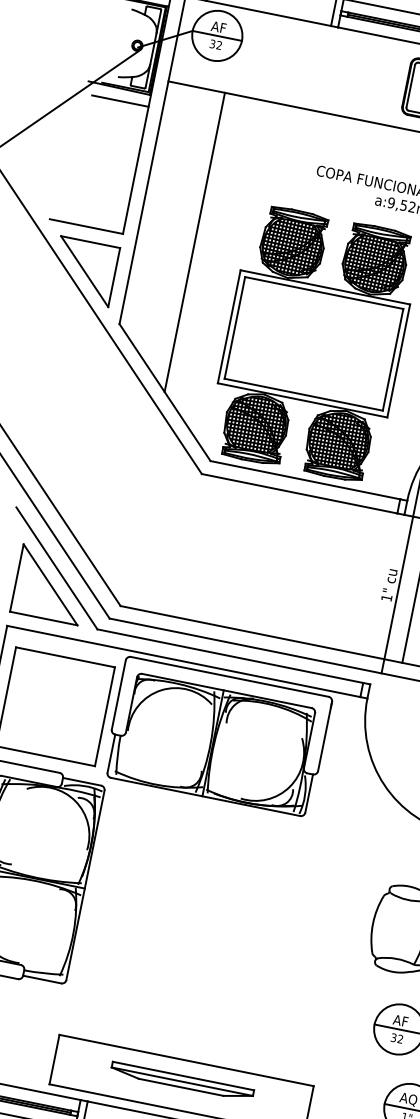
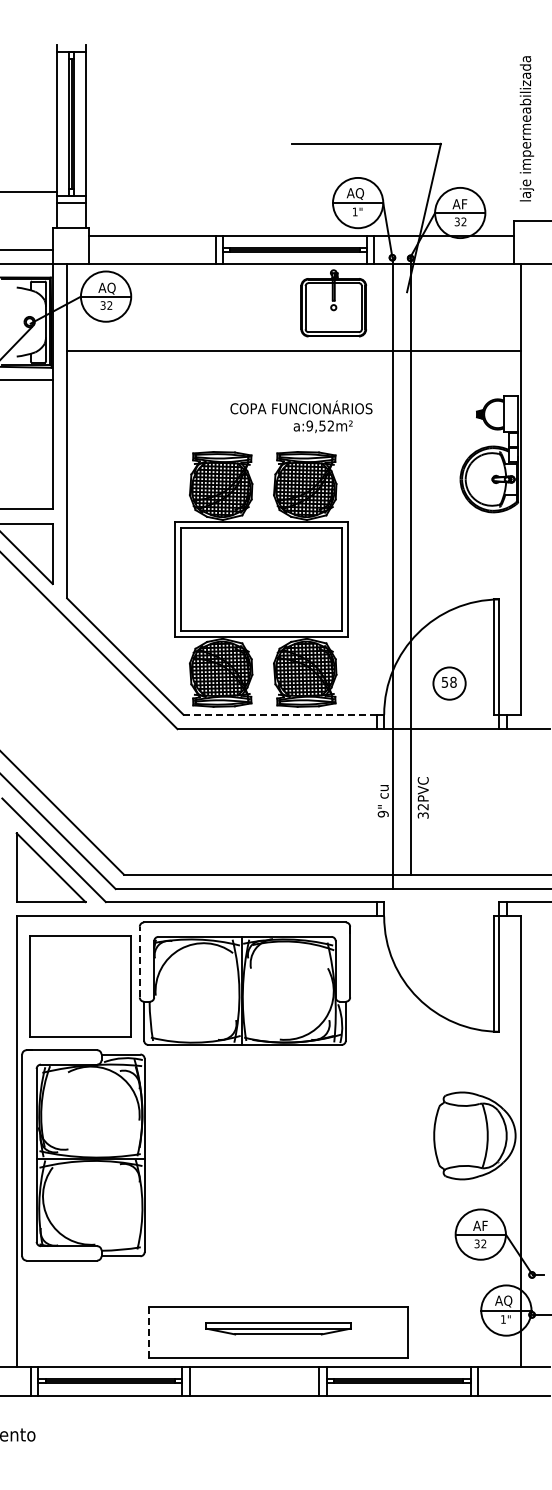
text: (224, 29) -> (111, 288), AF -> AQ
line: (194, 242) -> (124, 503), removed
line: (305, 480) -> (280, 714), solid -> dashed
text: (386, 597) -> (382, 813), 1" -> 9"
line: (118, 694) -> (139, 961), solid -> dashed
line: (54, 1059) -> (148, 1332), solid -> dashed

